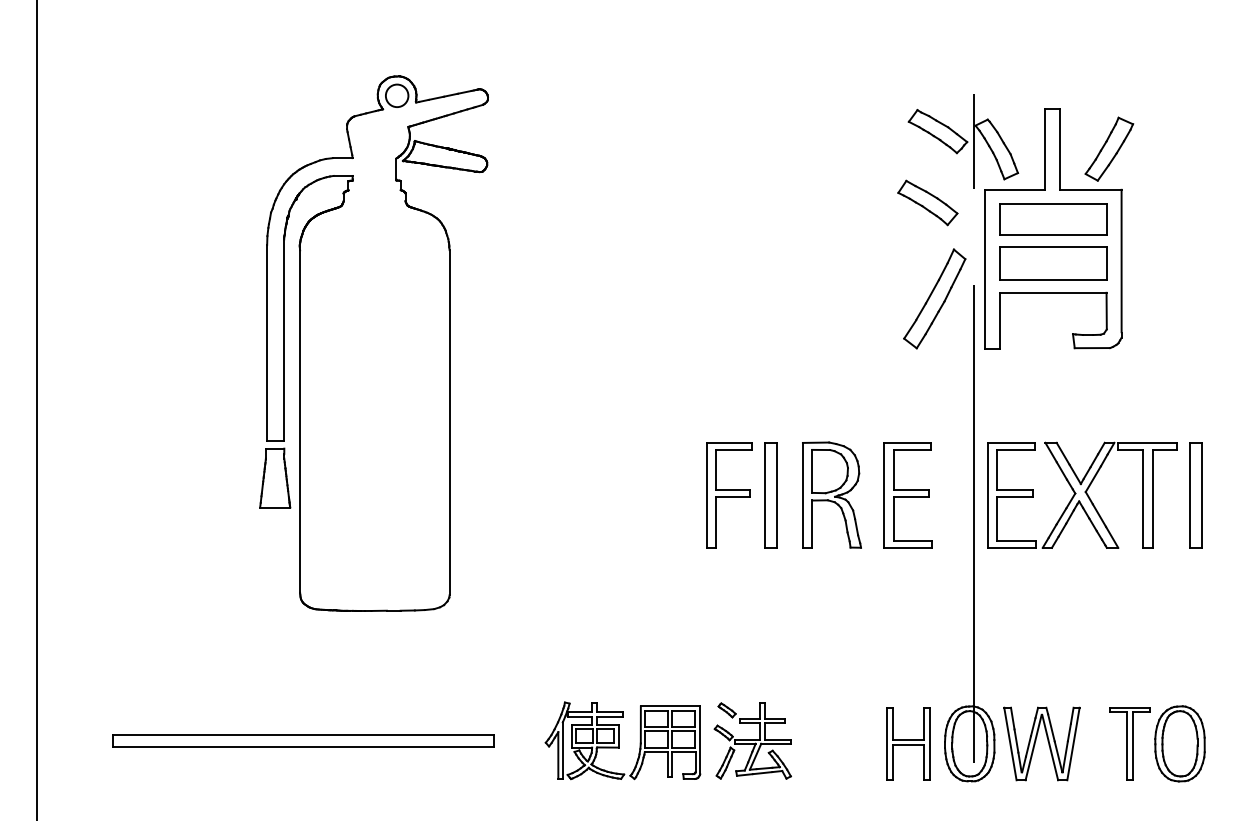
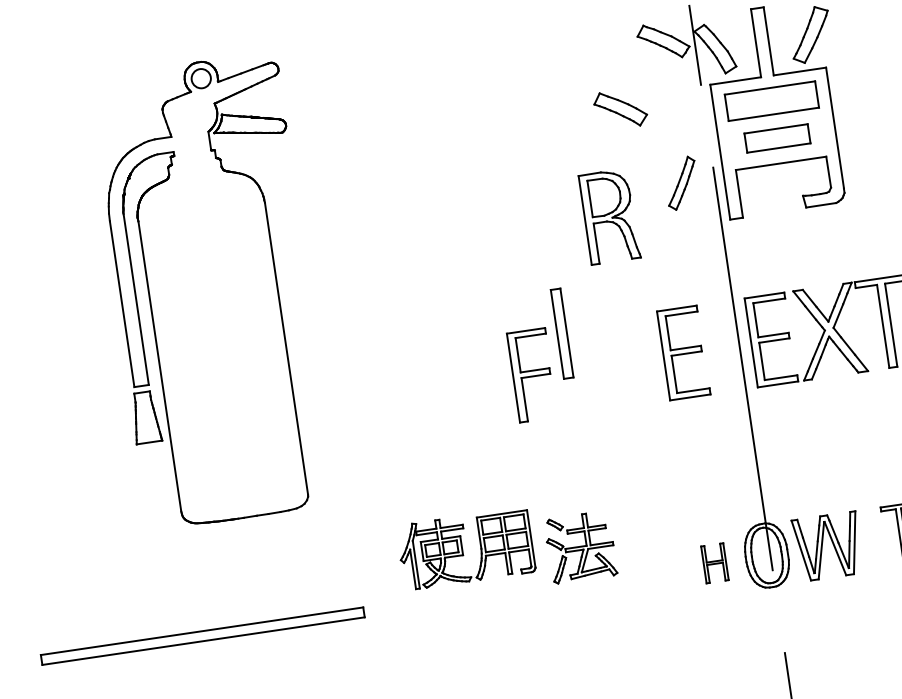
part: (927, 202) -> (620, 109), moved
part: (1053, 263) -> (777, 138), size x0.7
part: (934, 298) -> (681, 183), size x0.6
part: (831, 494) -> (609, 216), moved
part: (770, 495) -> (561, 333), moved
part: (622, 740) -> (465, 548), moved
part: (752, 740) -> (580, 547), moved
part: (908, 743) -> (714, 562), size x0.6

